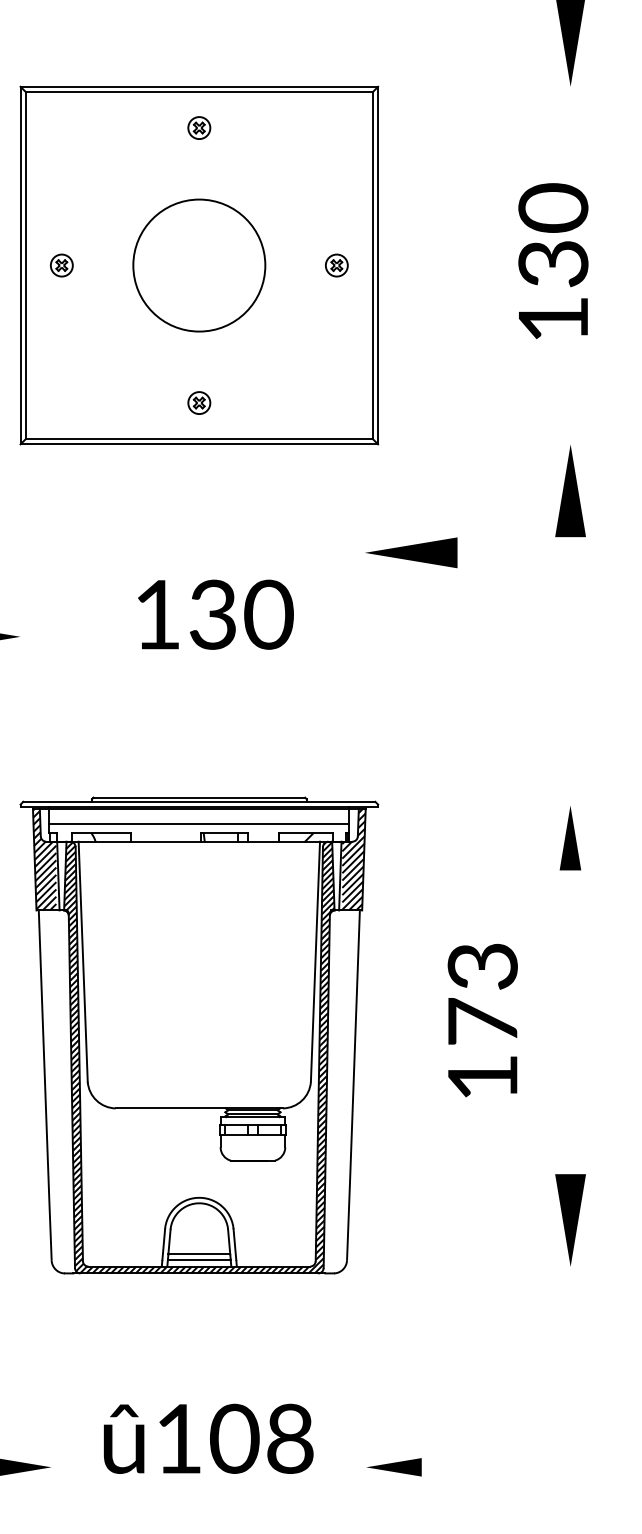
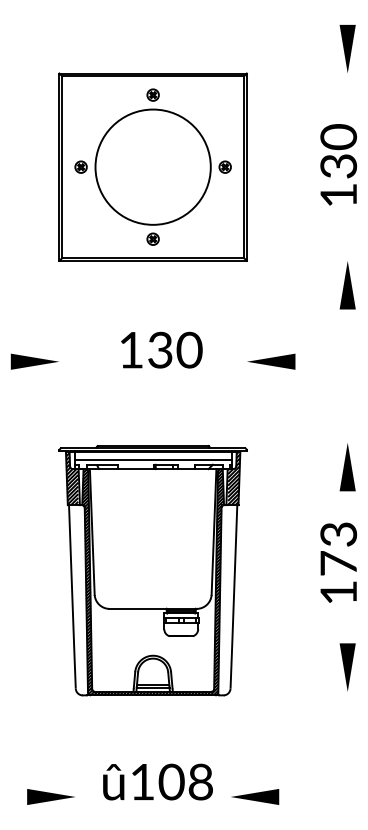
circle: (198, 264) -> (152, 166), size x1.67
part: (411, 552) -> (271, 361), moved
part: (570, 838) -> (347, 467), size x1.43
text: (482, 1019) -> (338, 562), moved
part: (394, 1466) -> (255, 796), size x1.67

